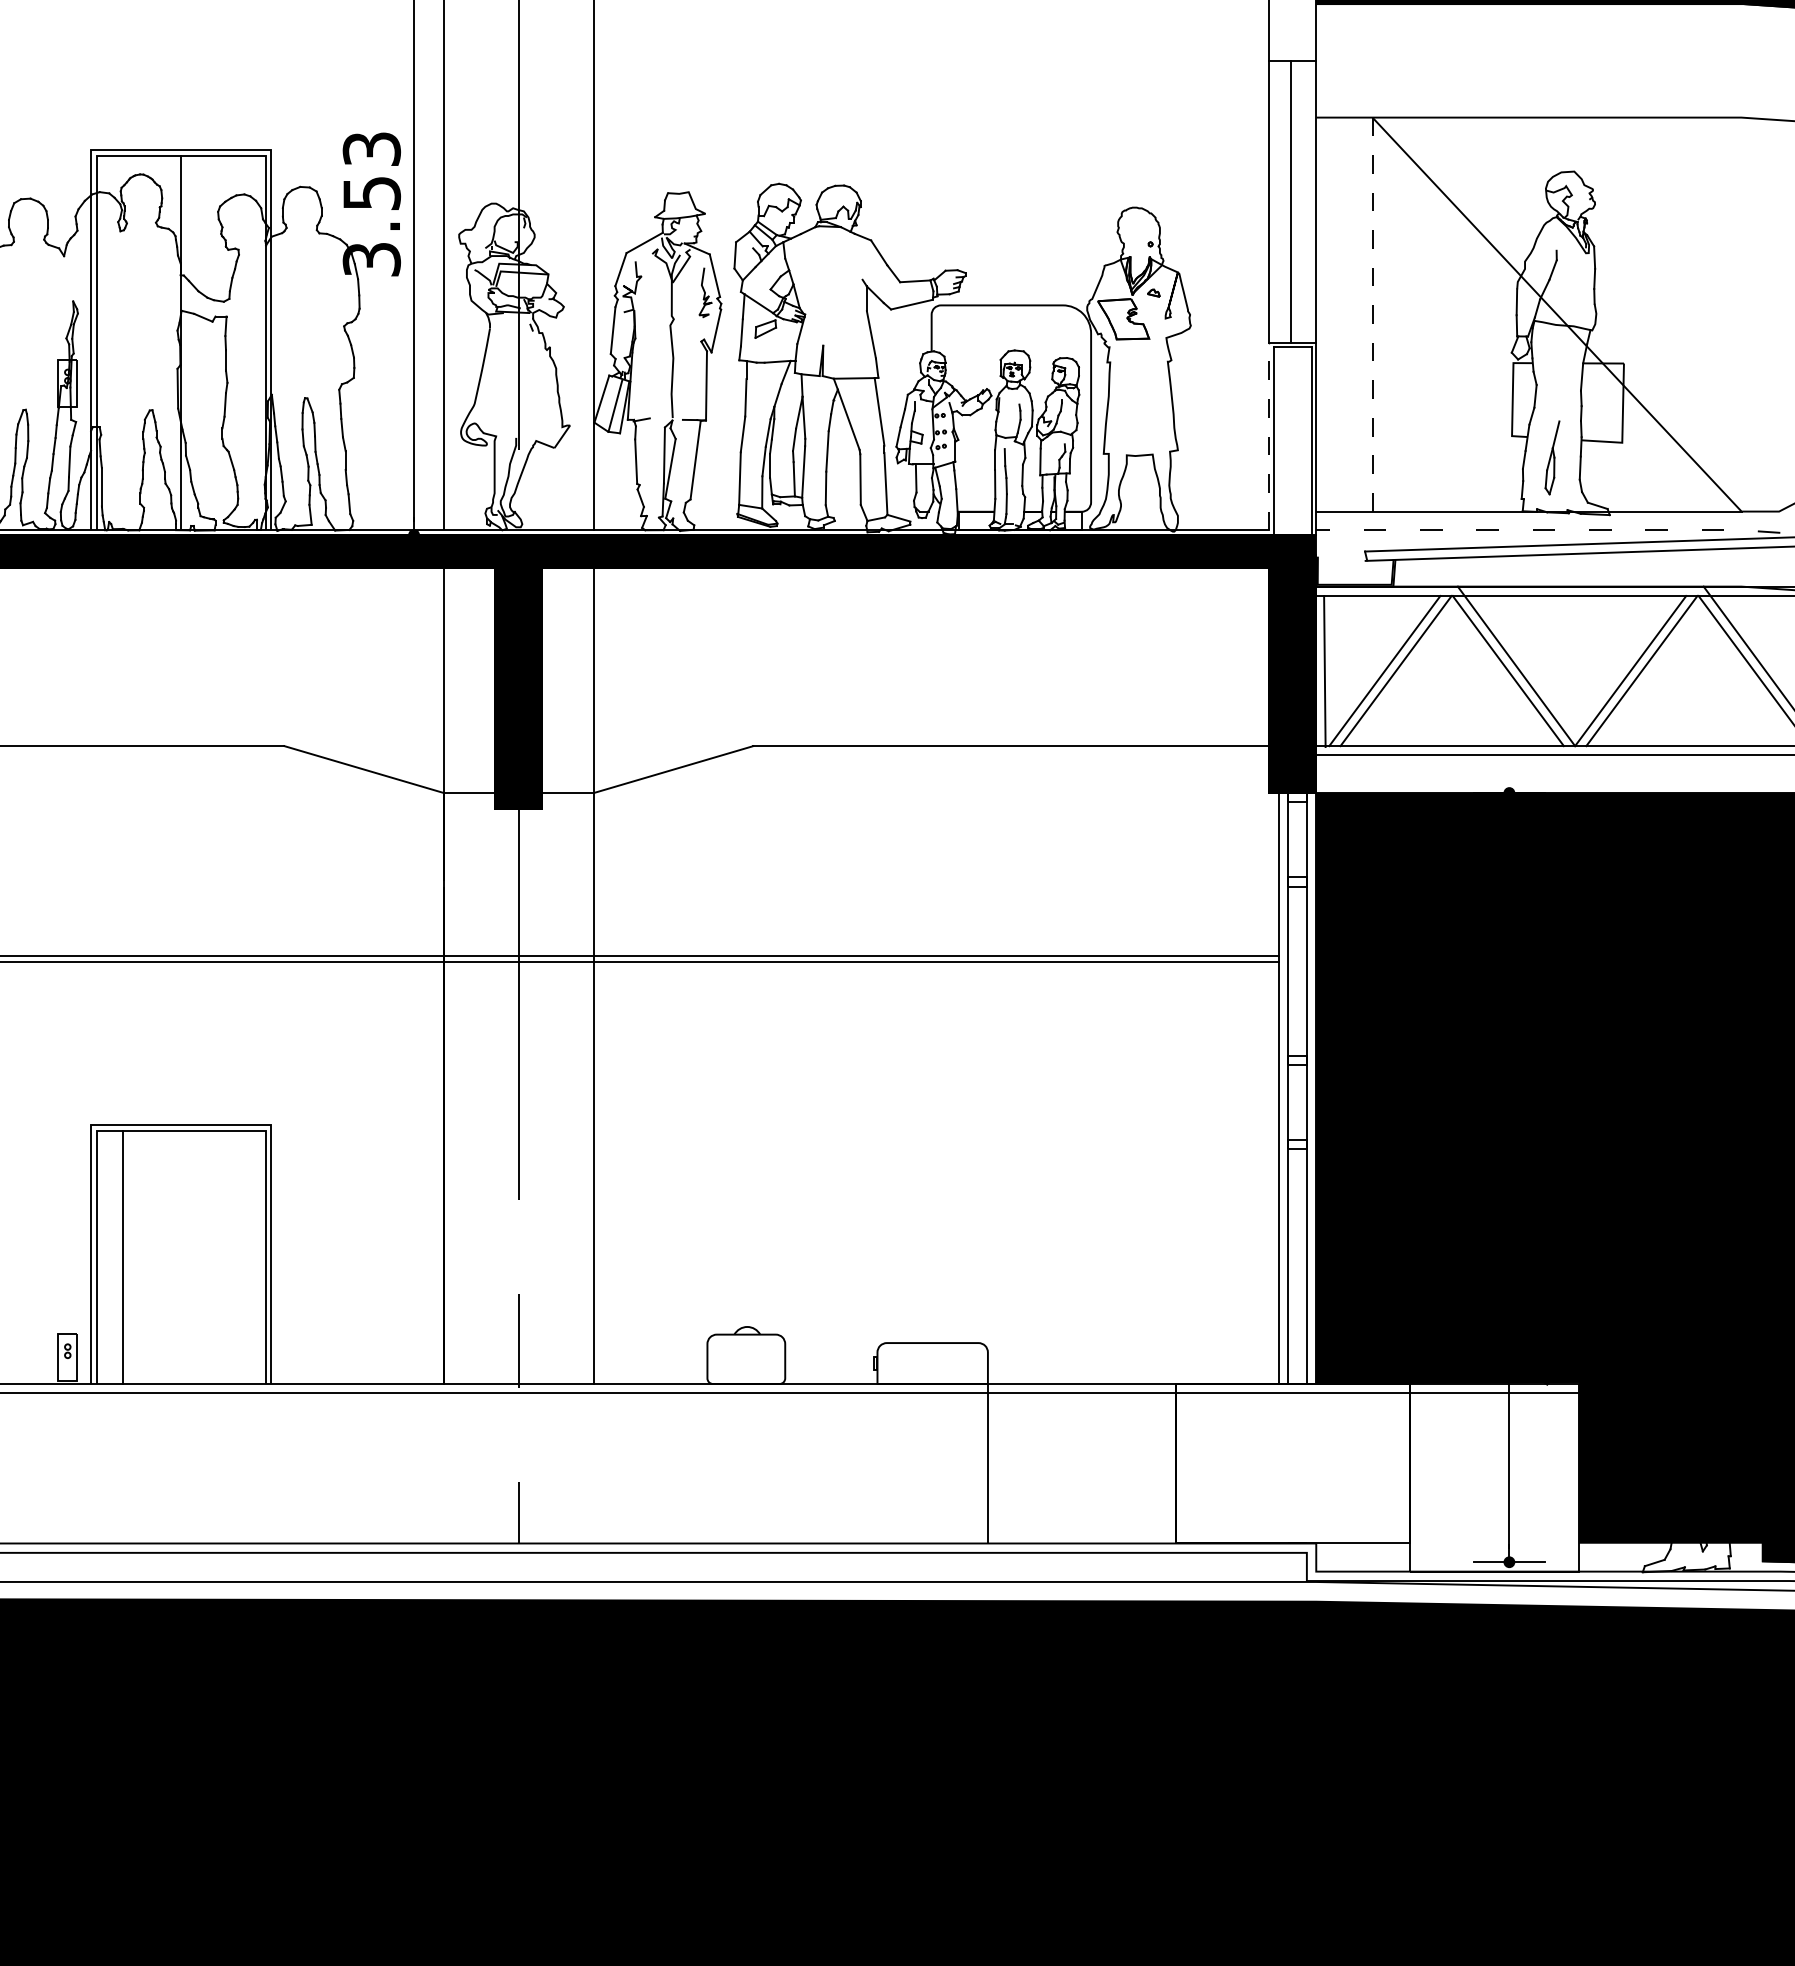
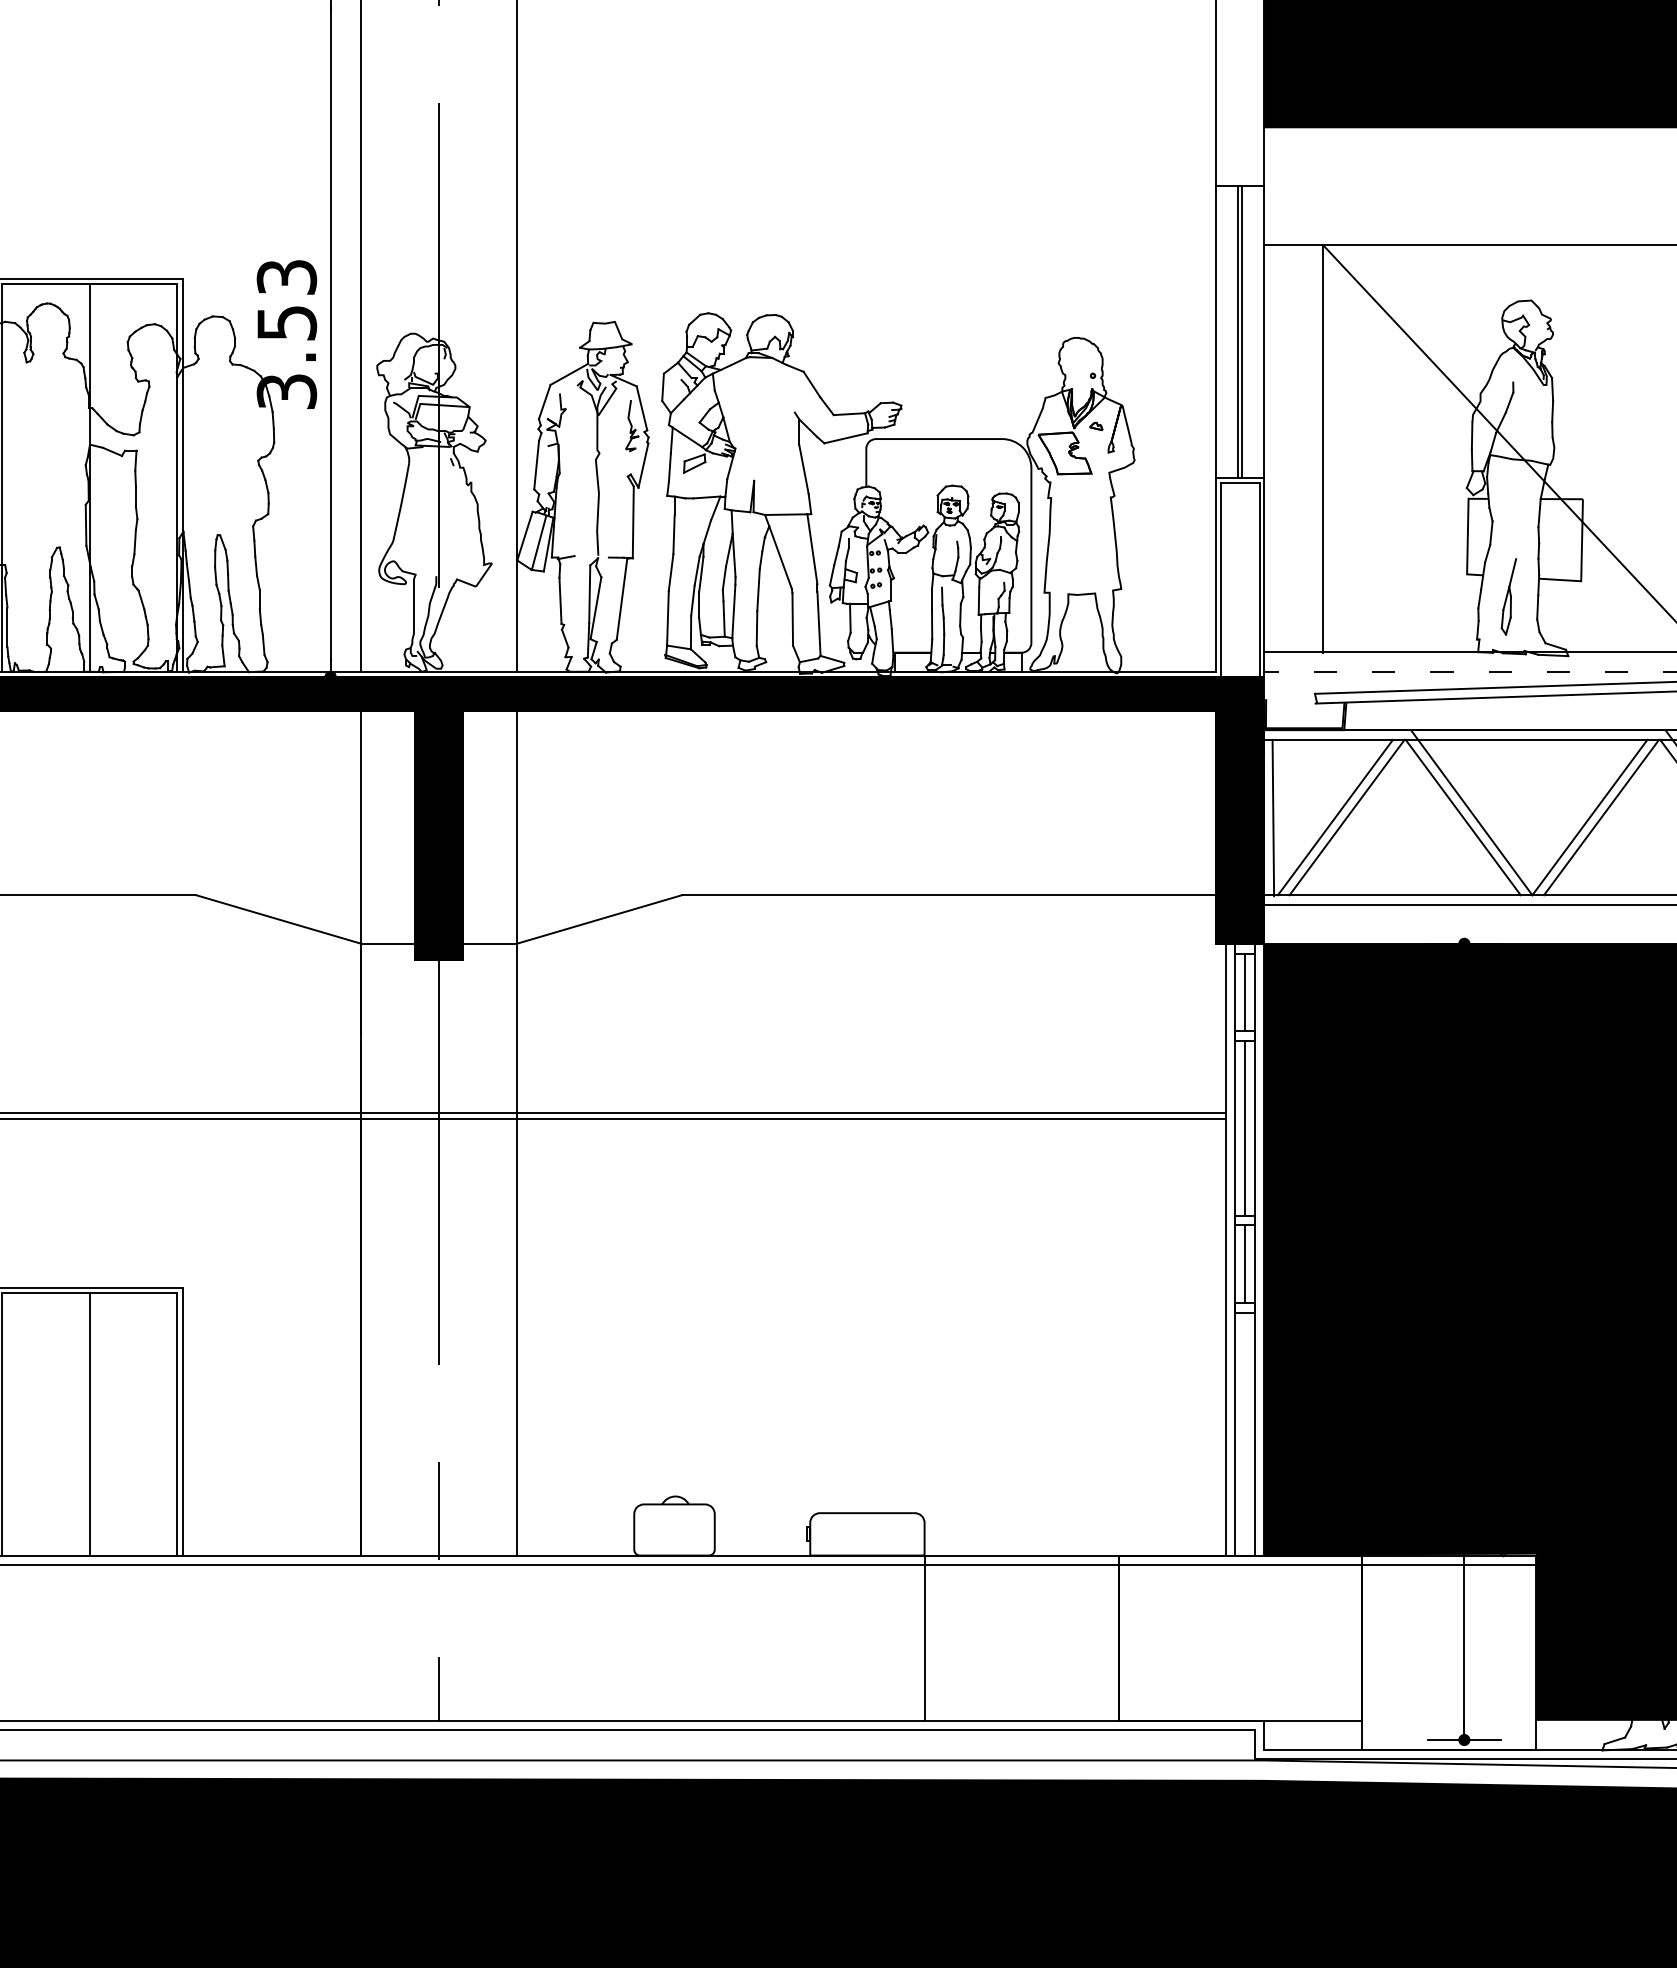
line: (1294, 201) -> (1241, 331), added
line: (1372, 314) -> (1322, 448), dashed -> solid
line: (1269, 436) -> (1216, 574), dashed -> solid
line: (1297, 839) -> (1245, 991), added
line: (1297, 970) -> (1245, 1127), added
line: (1297, 1102) -> (1245, 1264), added
line: (123, 1257) -> (89, 1424), moved

